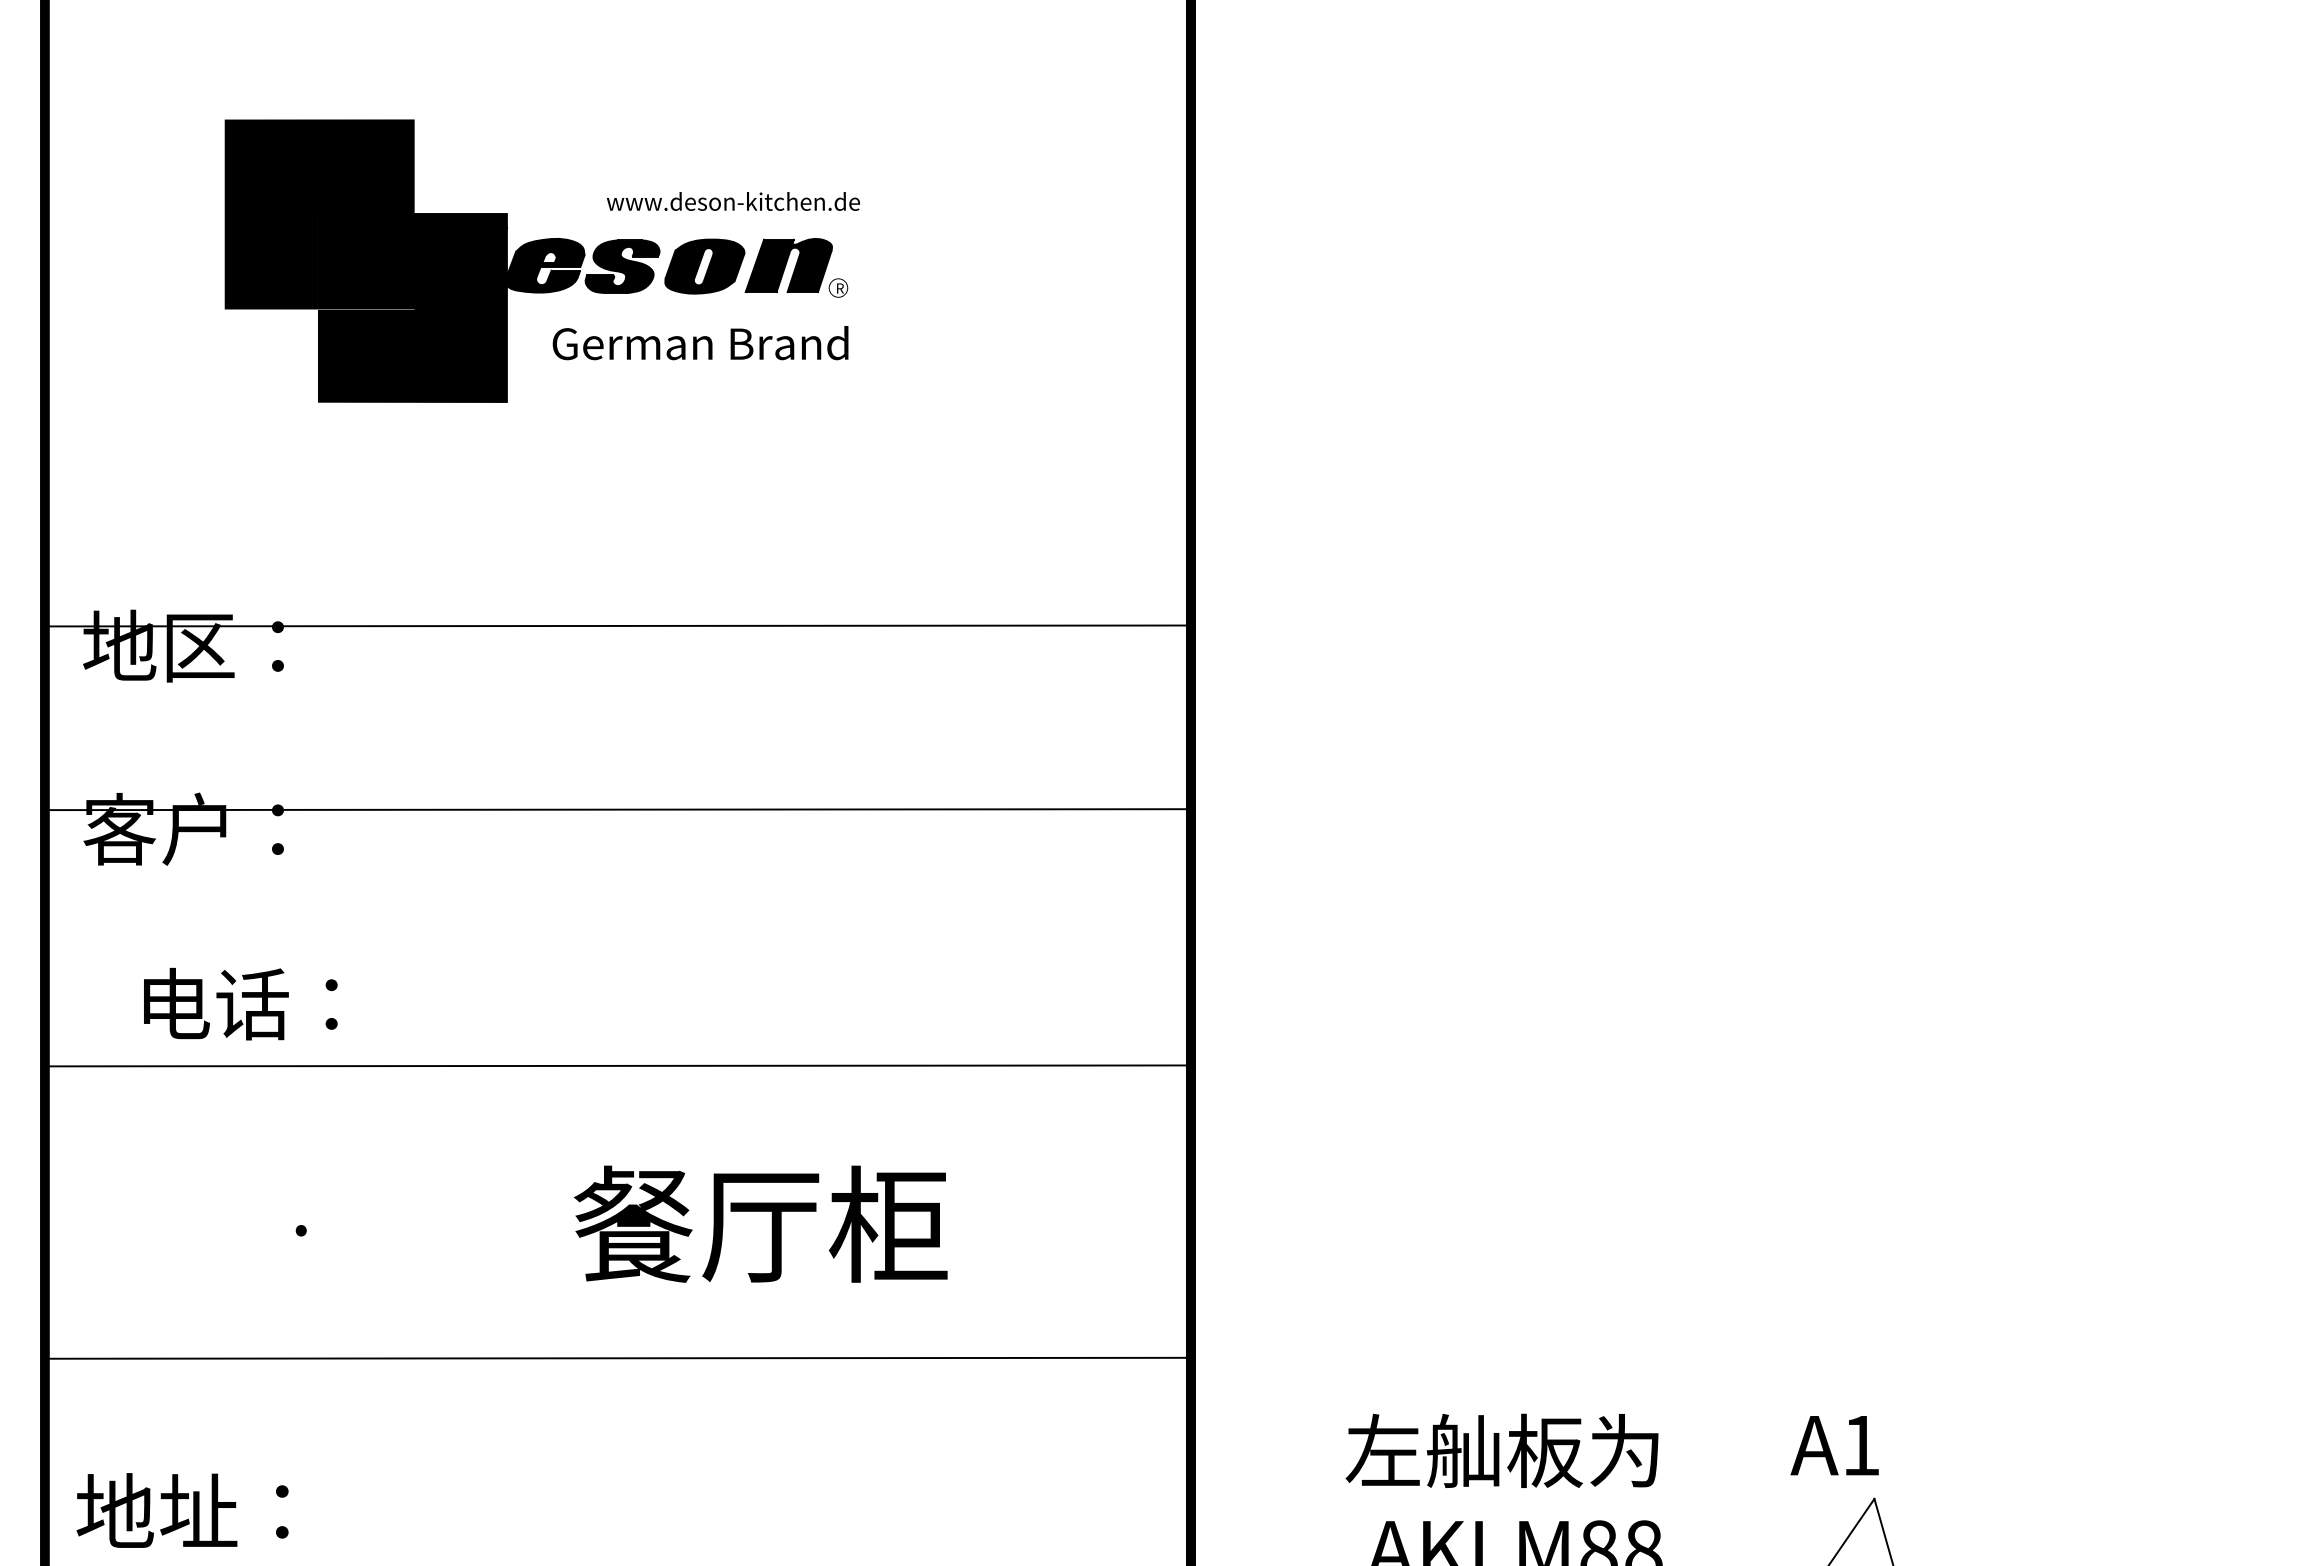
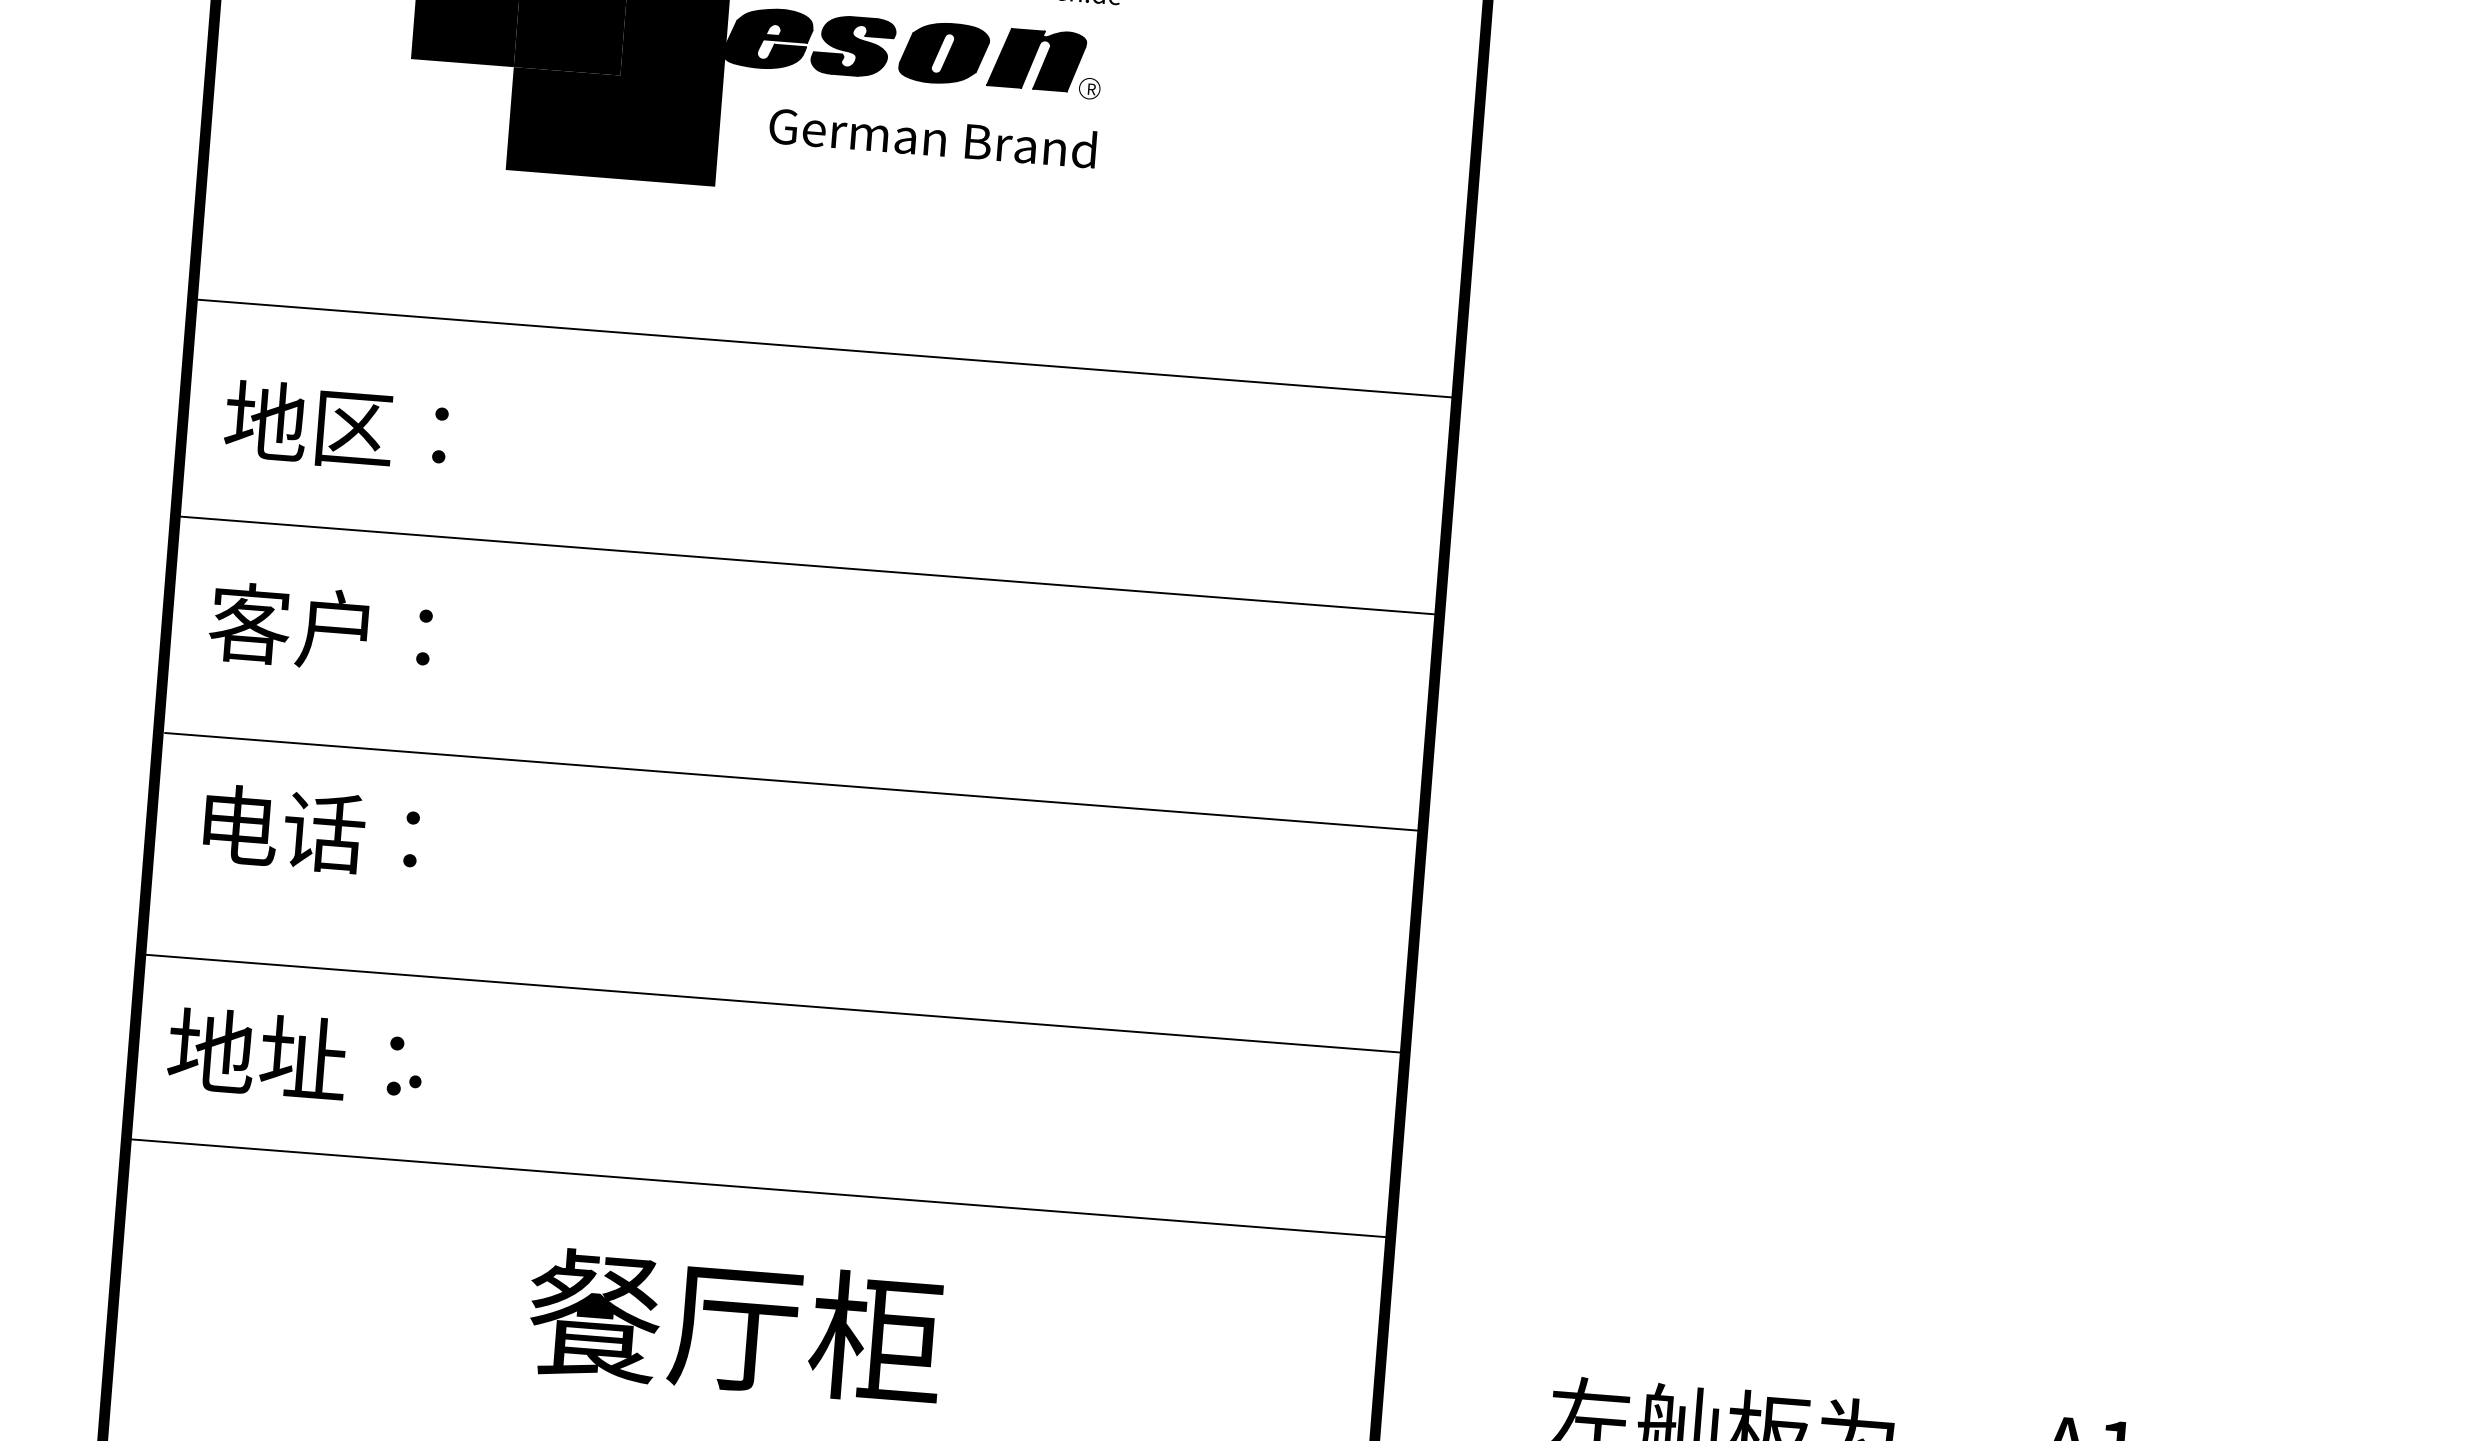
line: (617, 625) -> (824, 347), moved
line: (617, 809) -> (807, 565), moved
line: (621, 933) -> (794, 781), added
text: (240, 1004) -> (311, 831), moved
line: (617, 1065) -> (772, 1003), moved
text: (760, 1223) -> (734, 1325), moved
line: (617, 1357) -> (758, 1187), moved
text: (182, 1510) -> (285, 1055), moved

